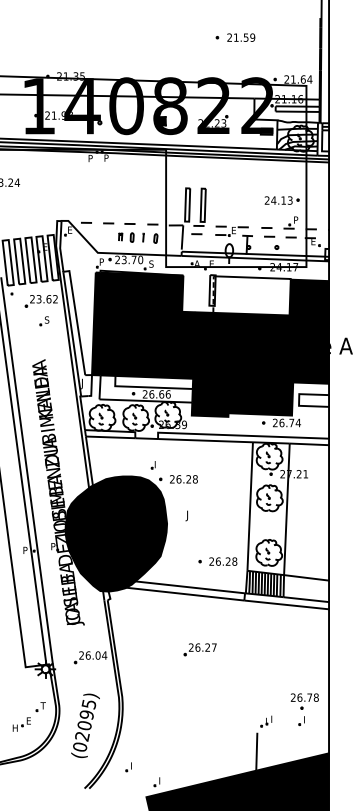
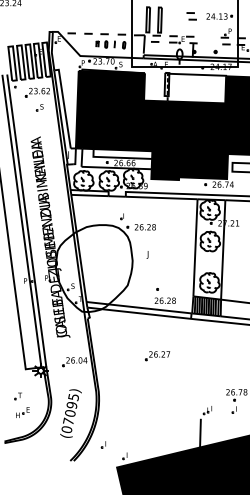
part: (268, 232) -> (191, 16), moved
fill: (116, 533) -> (94, 268), removed
text: (223, 561) -> (165, 300), moved
part: (40, 707) -> (18, 396), moved
text: (81, 736) -> (67, 421), (02095) -> (07095)

